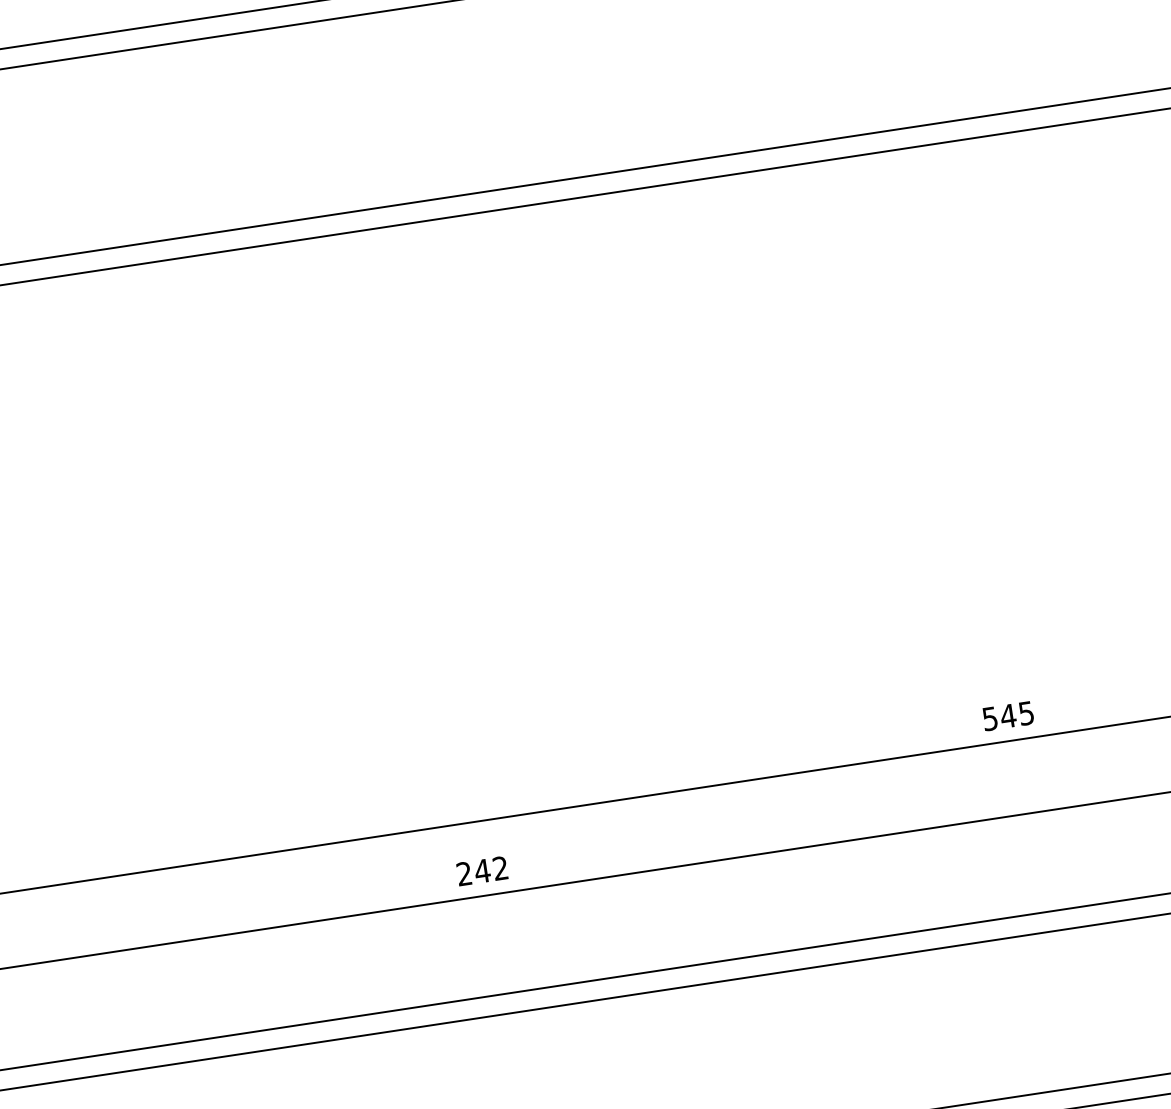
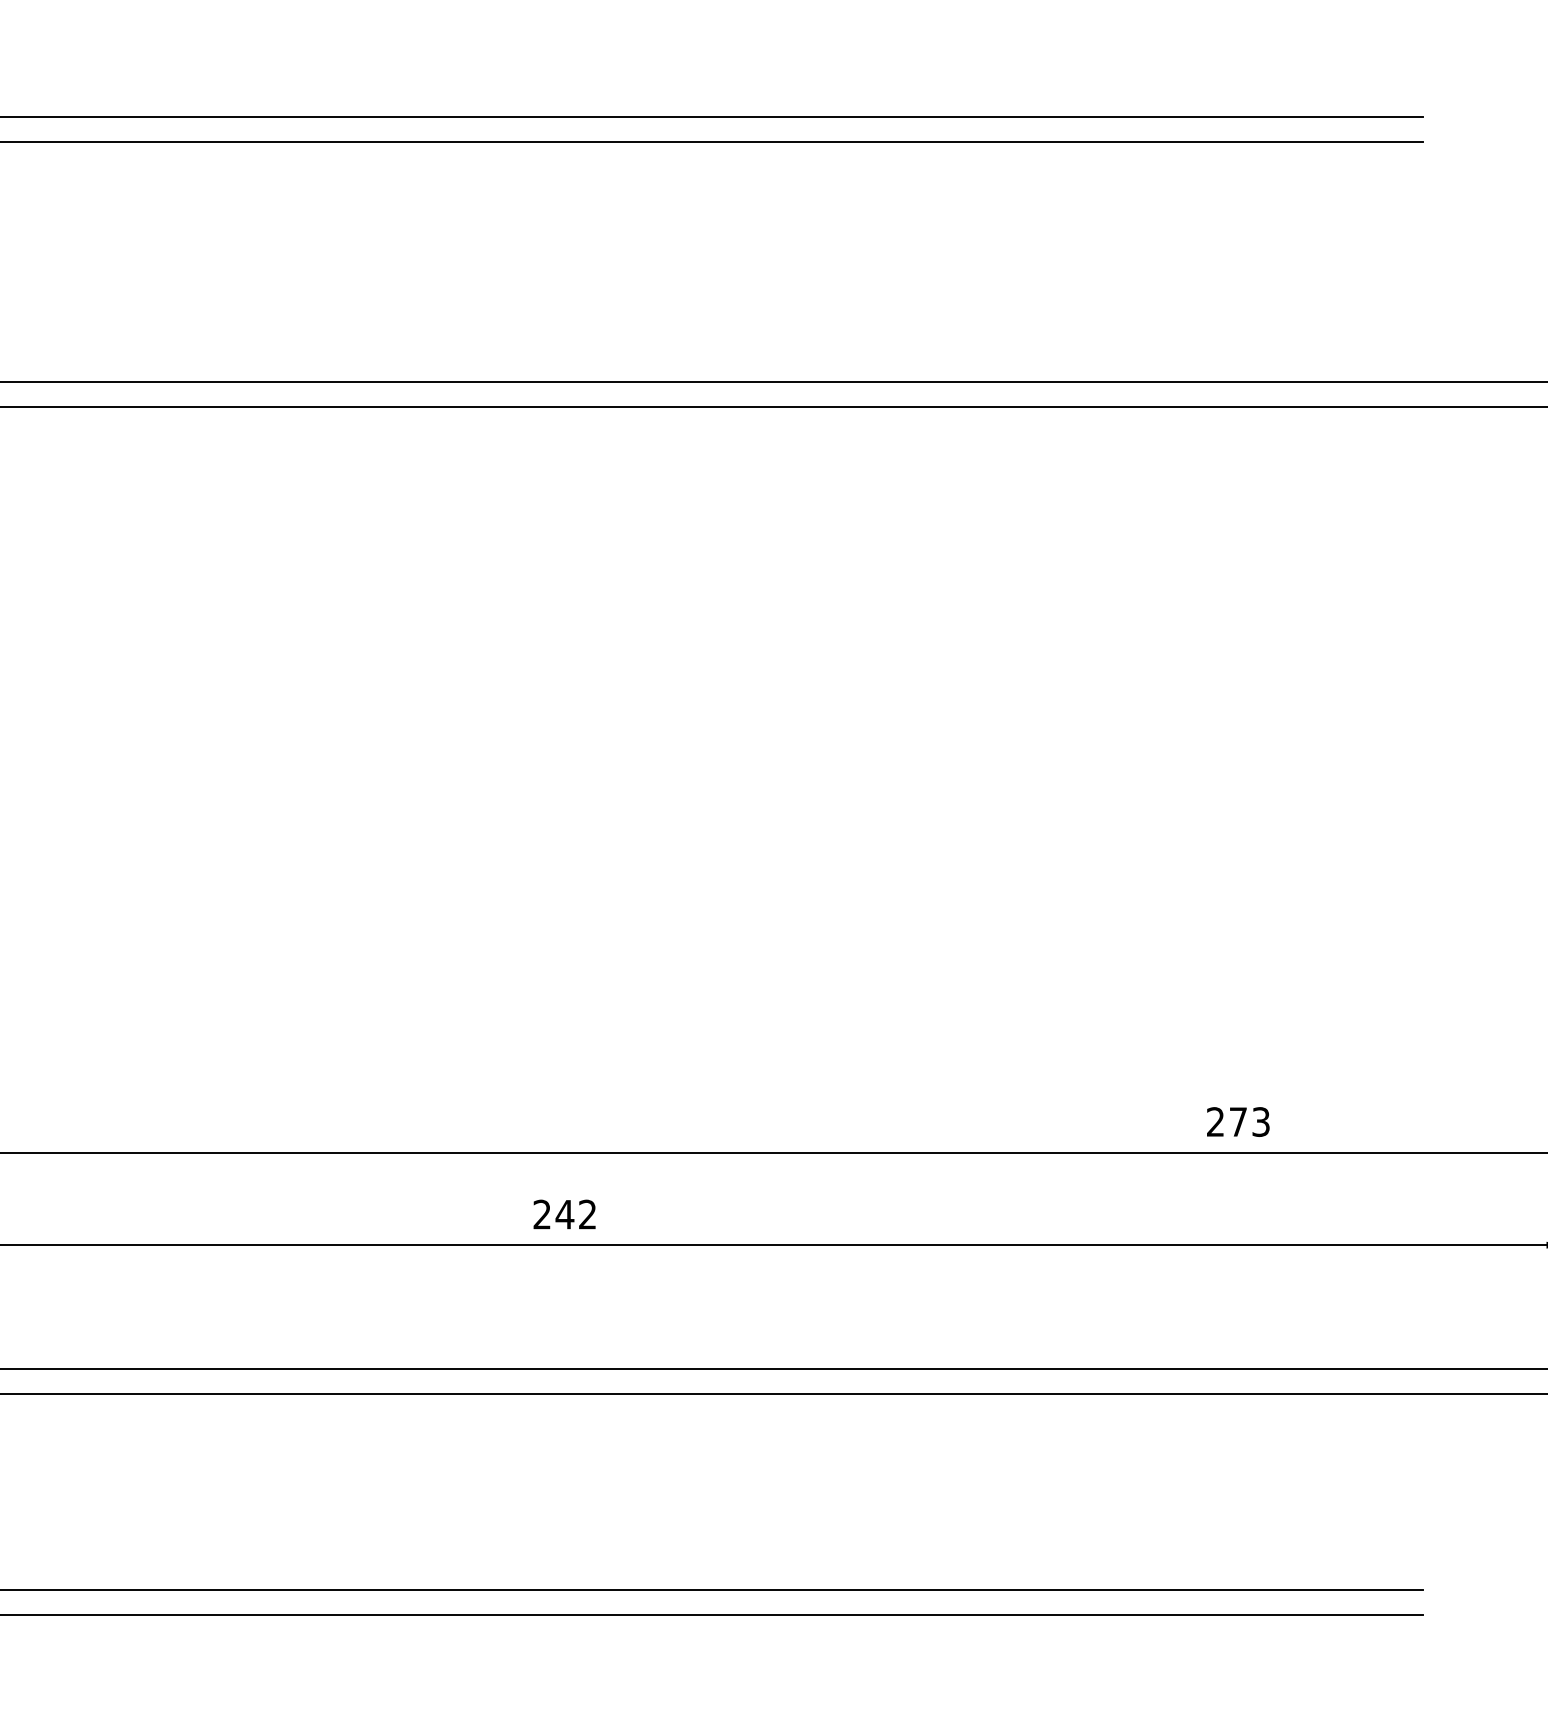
text: (1008, 715) -> (1238, 1121), 545 -> 273

